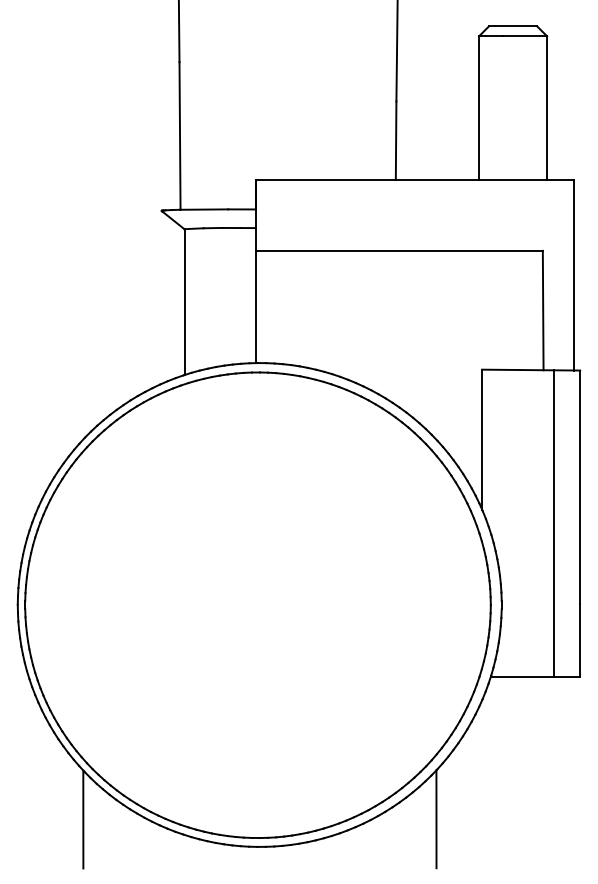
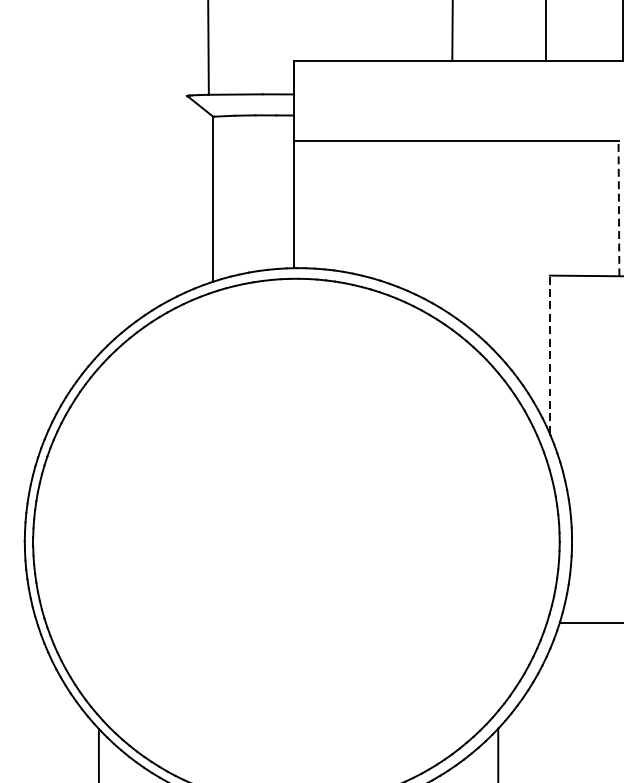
line: (543, 310) -> (619, 208), solid -> dashed
line: (482, 439) -> (550, 354), solid -> dashed

